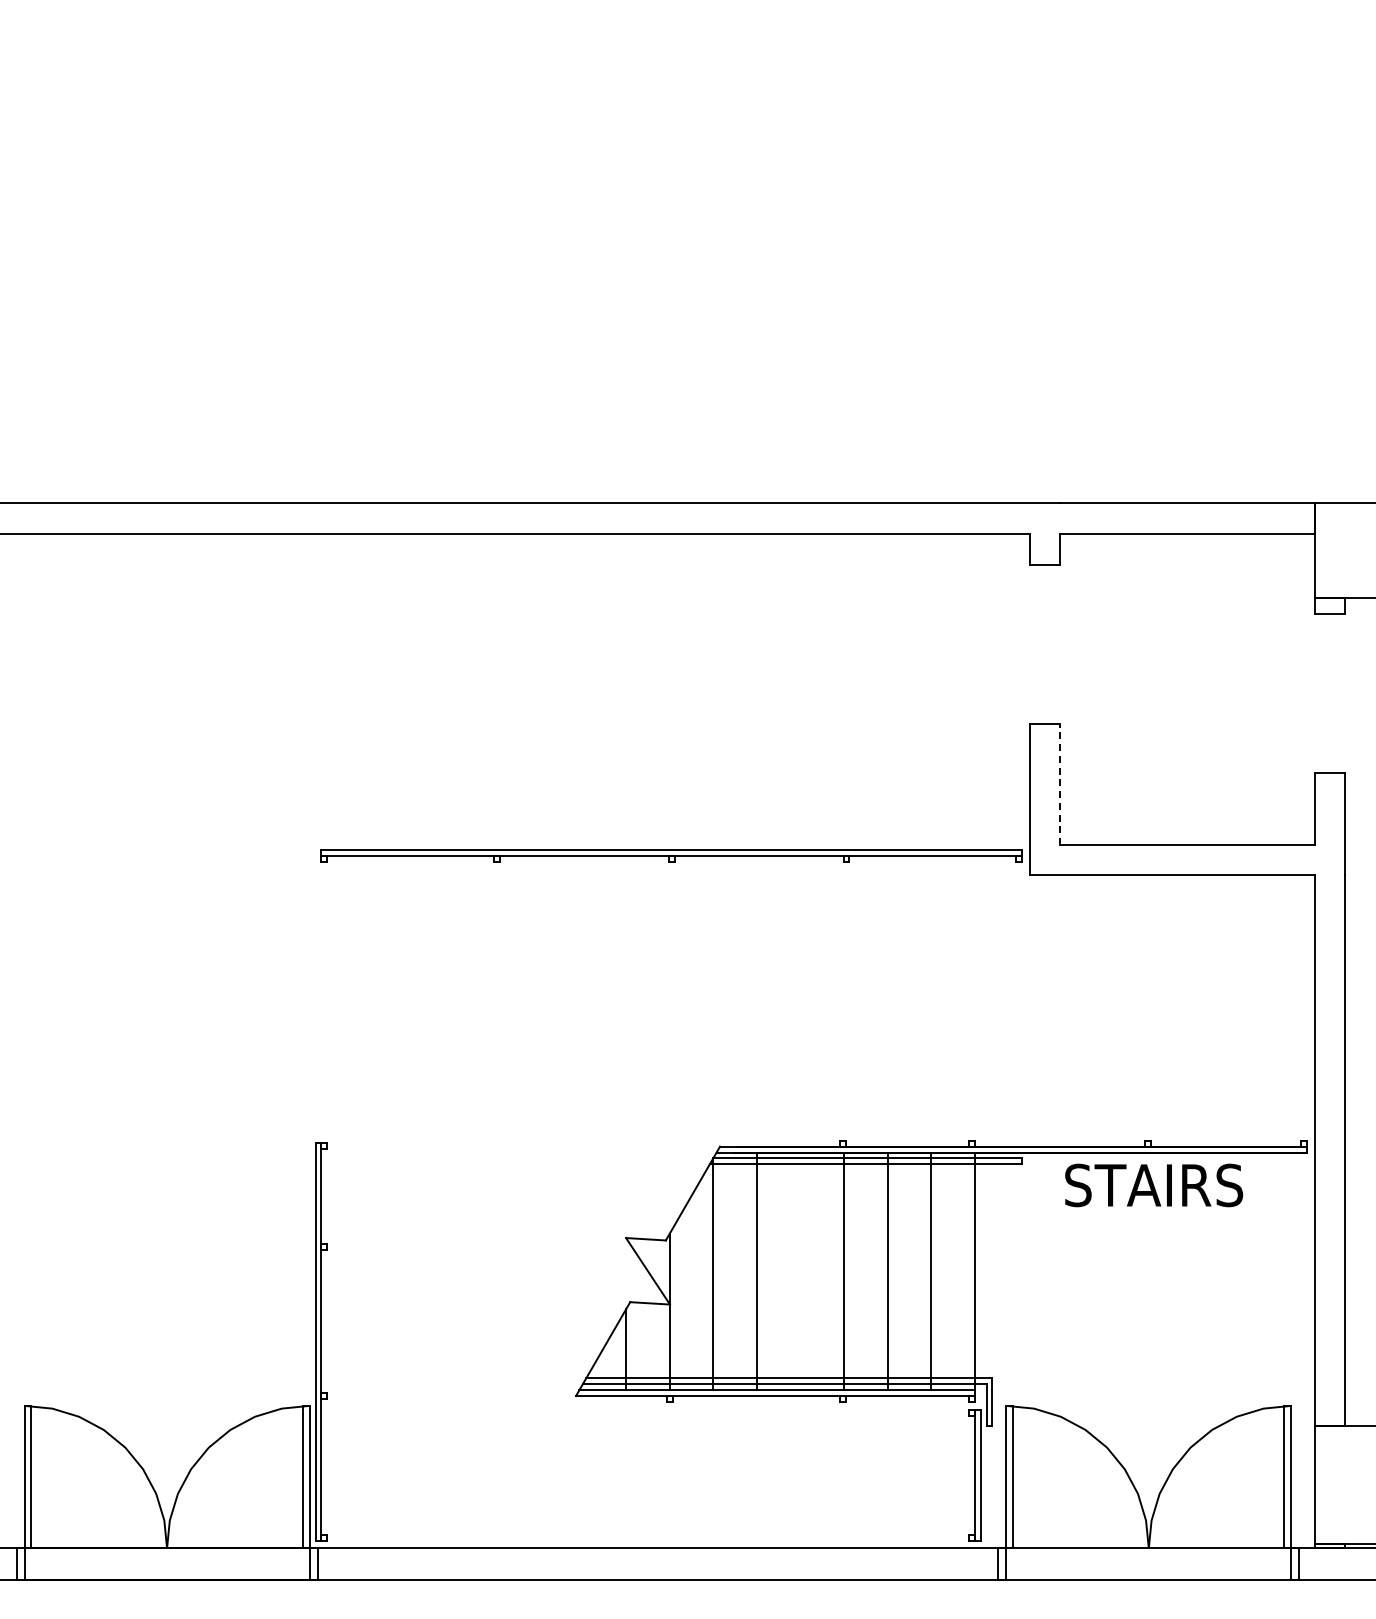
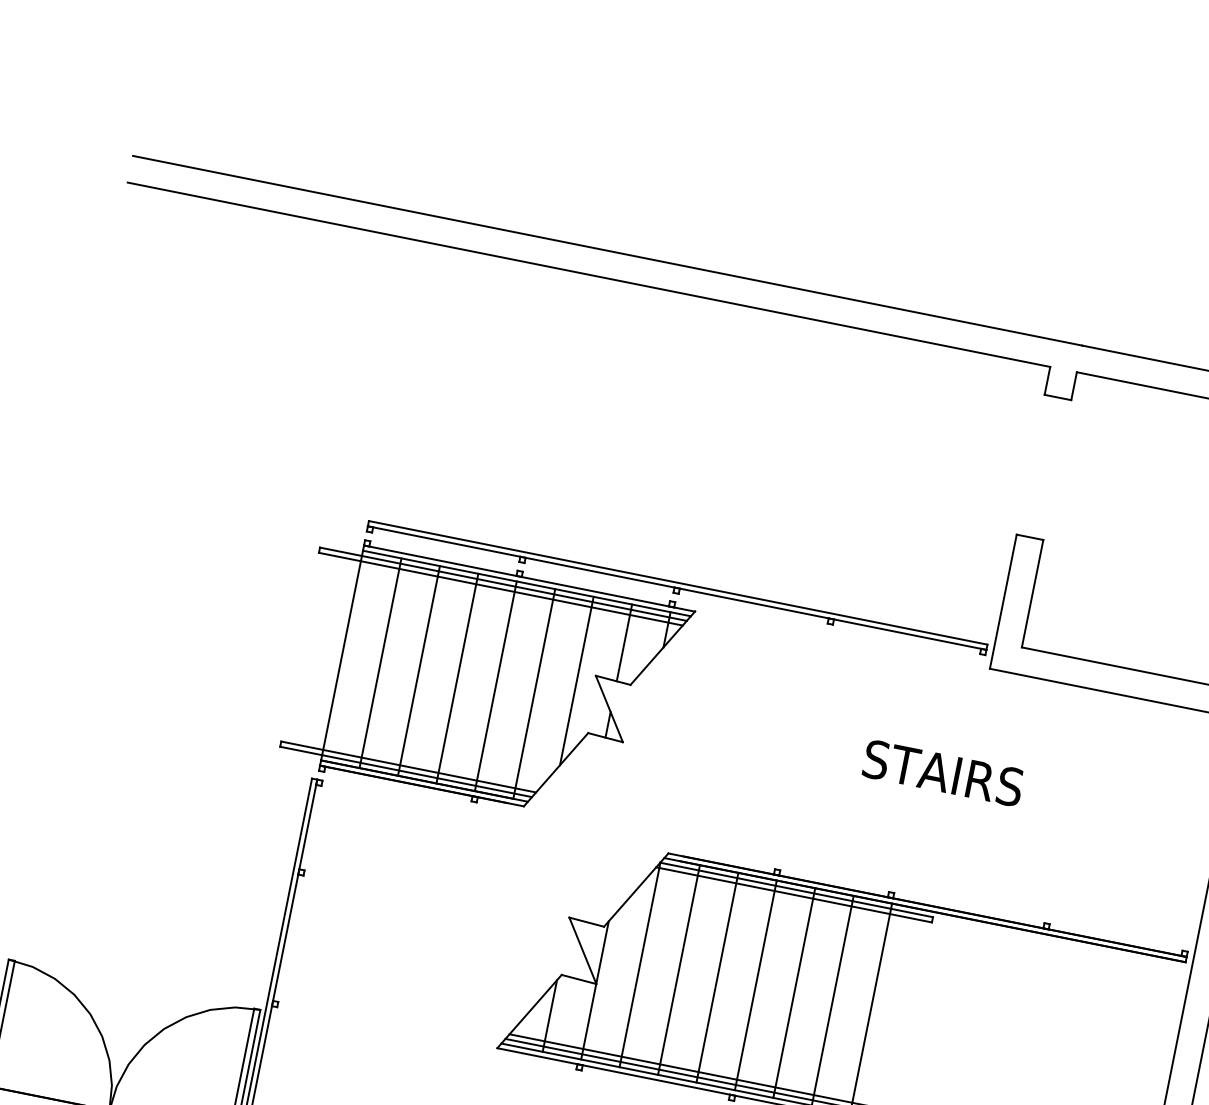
line: (1060, 784) -> (1032, 593), dashed -> solid
part: (485, 1001) -> (486, 683), added
text: (1154, 1185) -> (943, 773), moved
line: (800, 1271) -> (717, 977), added

